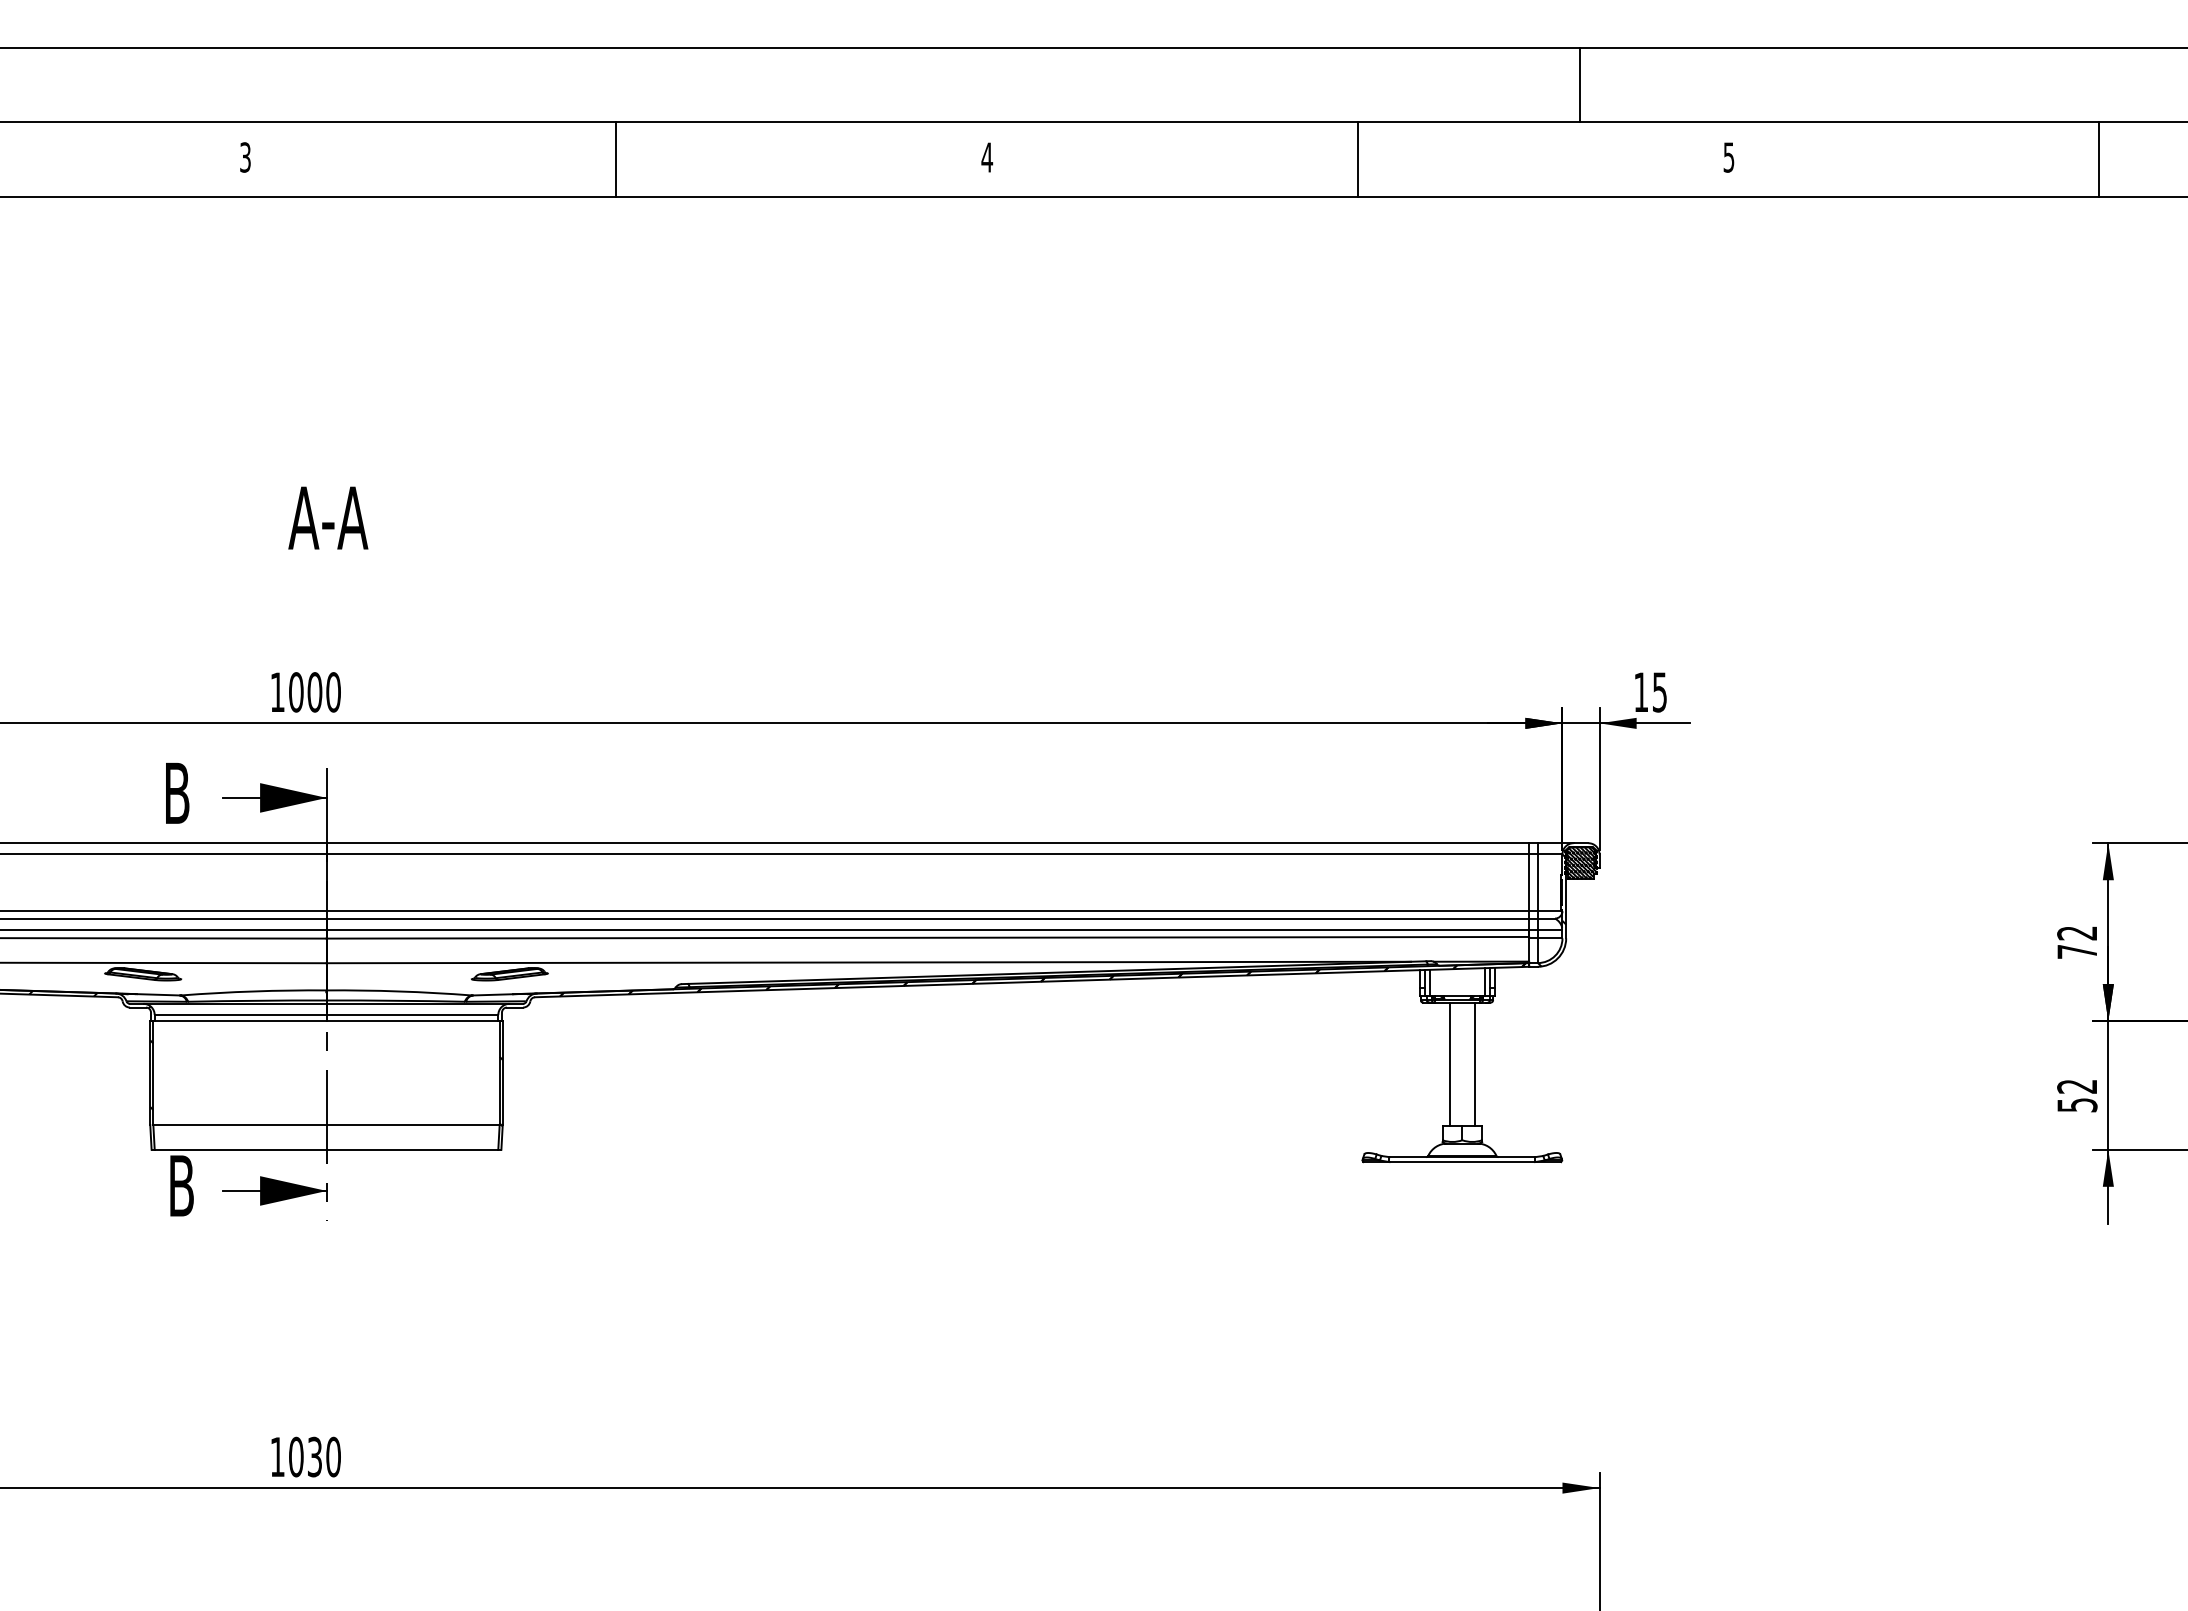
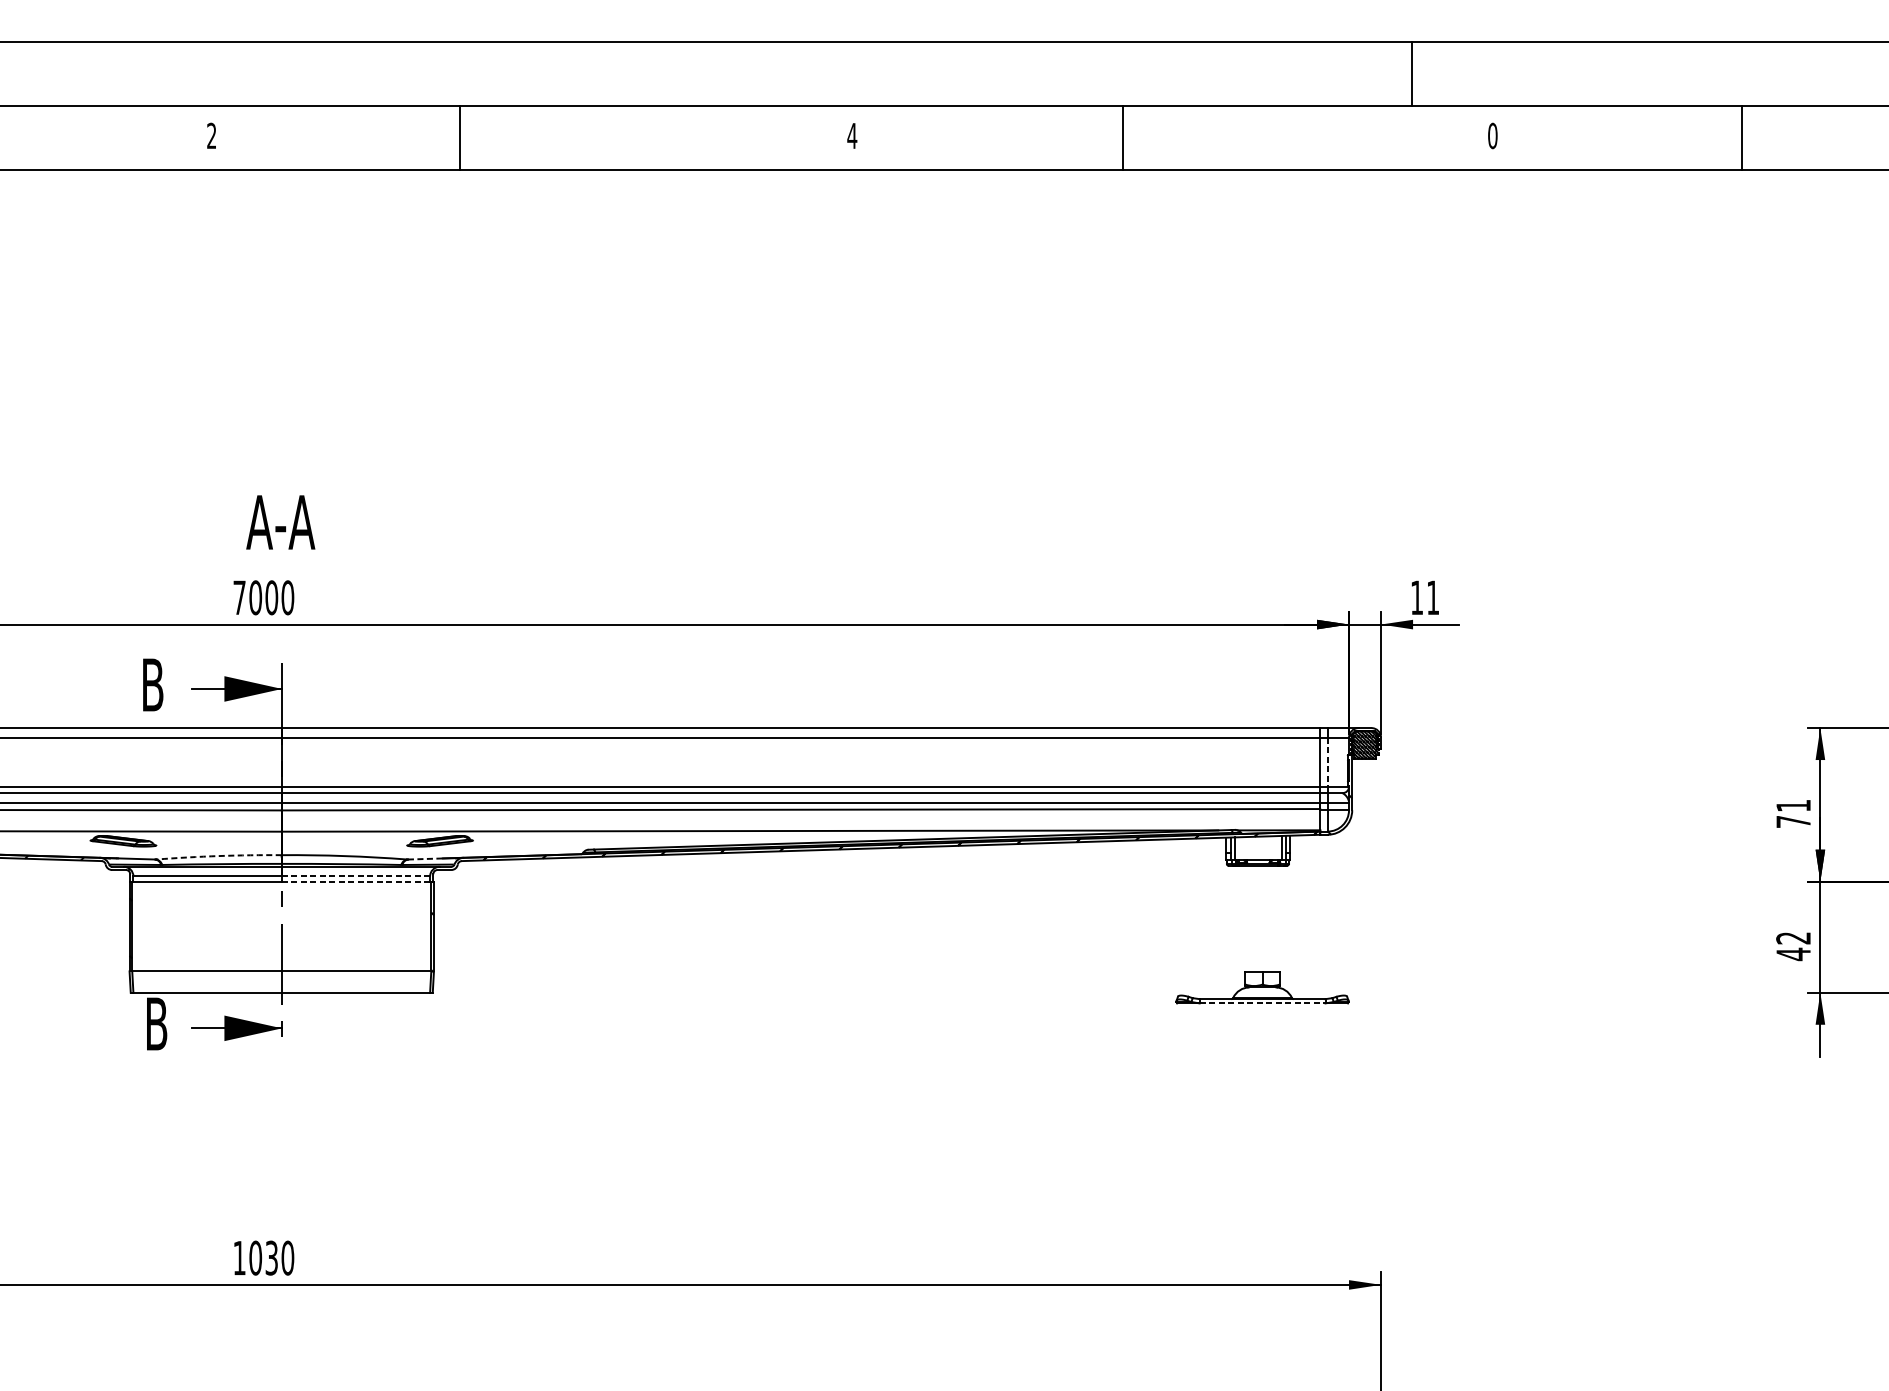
line: (1580, 85) -> (1412, 73), moved
text: (245, 157) -> (211, 135), 3 -> 2
text: (1728, 157) -> (1492, 135), 5 -> 0
line: (616, 159) -> (460, 137), moved
line: (1357, 159) -> (1122, 137), moved
line: (2099, 159) -> (1741, 137), moved
text: (328, 517) -> (280, 521), moved
text: (277, 691) -> (239, 597), 1000 -> 7000
text: (1659, 692) -> (1432, 597), 15 -> 11
line: (1537, 883) -> (1327, 762), solid -> dashed
text: (2076, 933) -> (1792, 806), 72 -> 71
arc: (253, 991) -> (218, 856), solid -> dashed
line: (492, 994) -> (425, 858), solid -> dashed
line: (412, 1015) -> (356, 876), solid -> dashed
line: (412, 1021) -> (356, 882), solid -> dashed
line: (1450, 1064) -> (1252, 919), removed
line: (1474, 1064) -> (1273, 919), removed
text: (2077, 1105) -> (1793, 954), 52 -> 42
line: (1462, 1162) -> (1262, 1003), solid -> dashed

